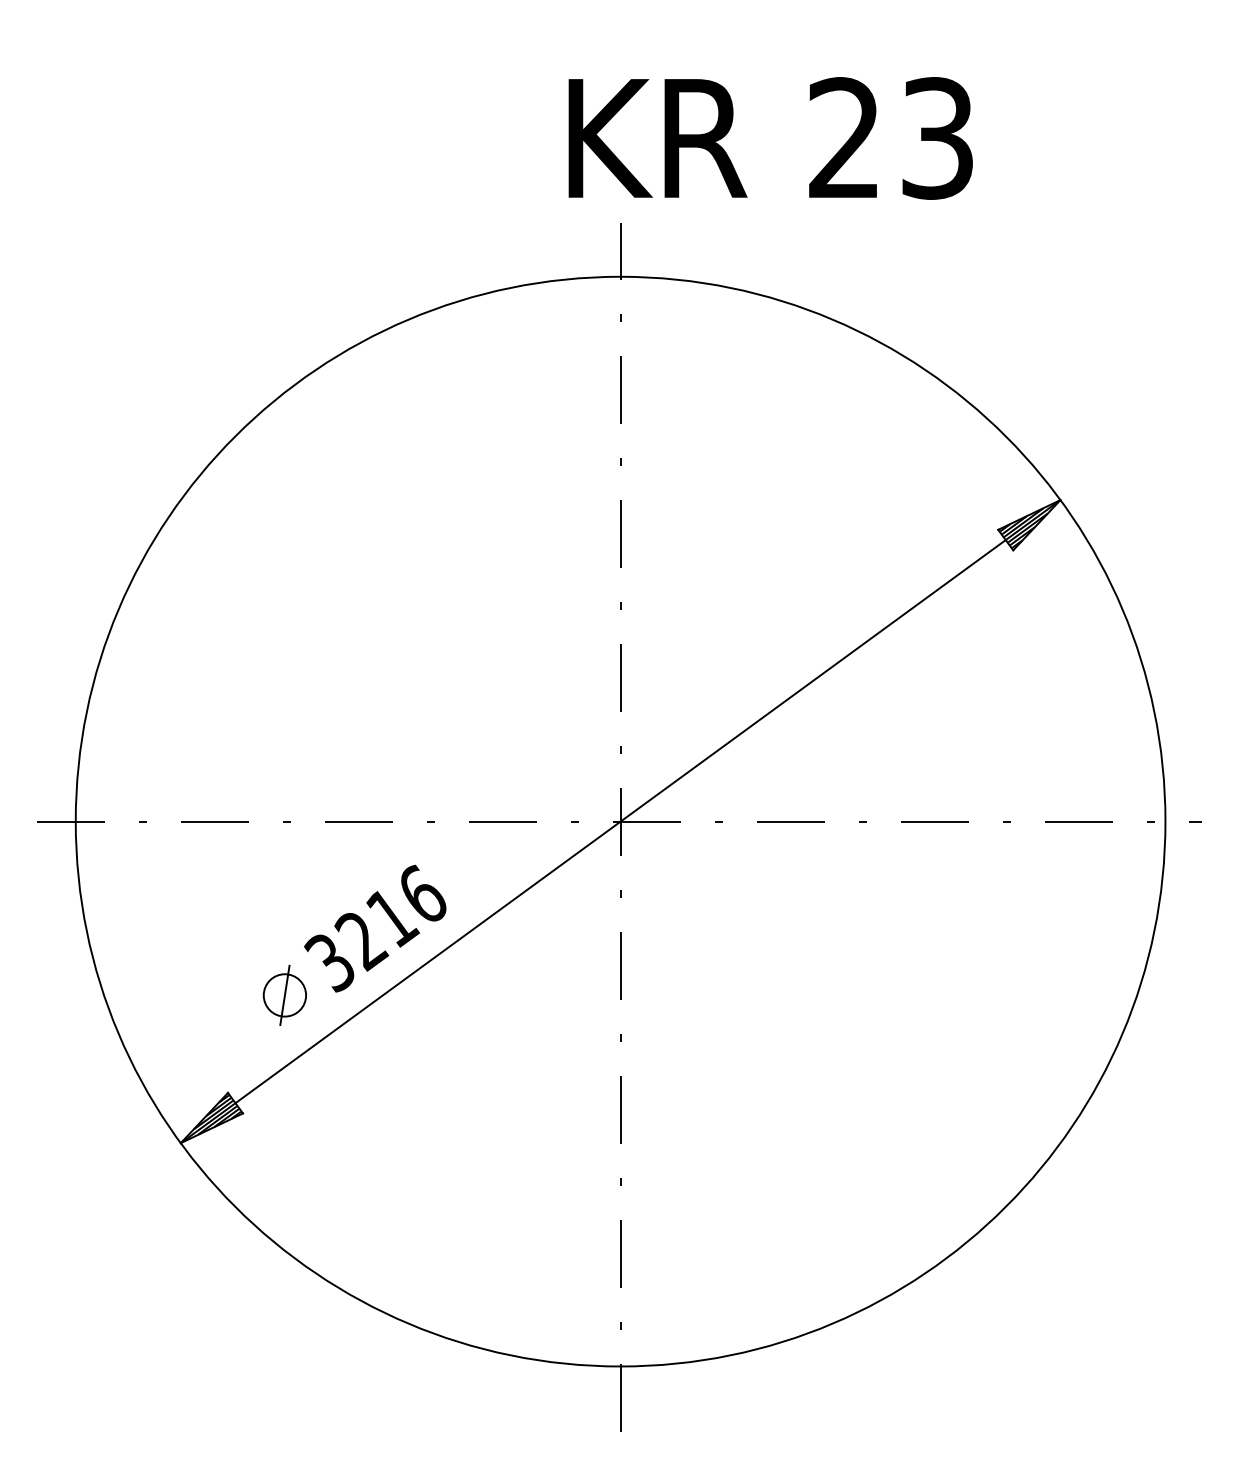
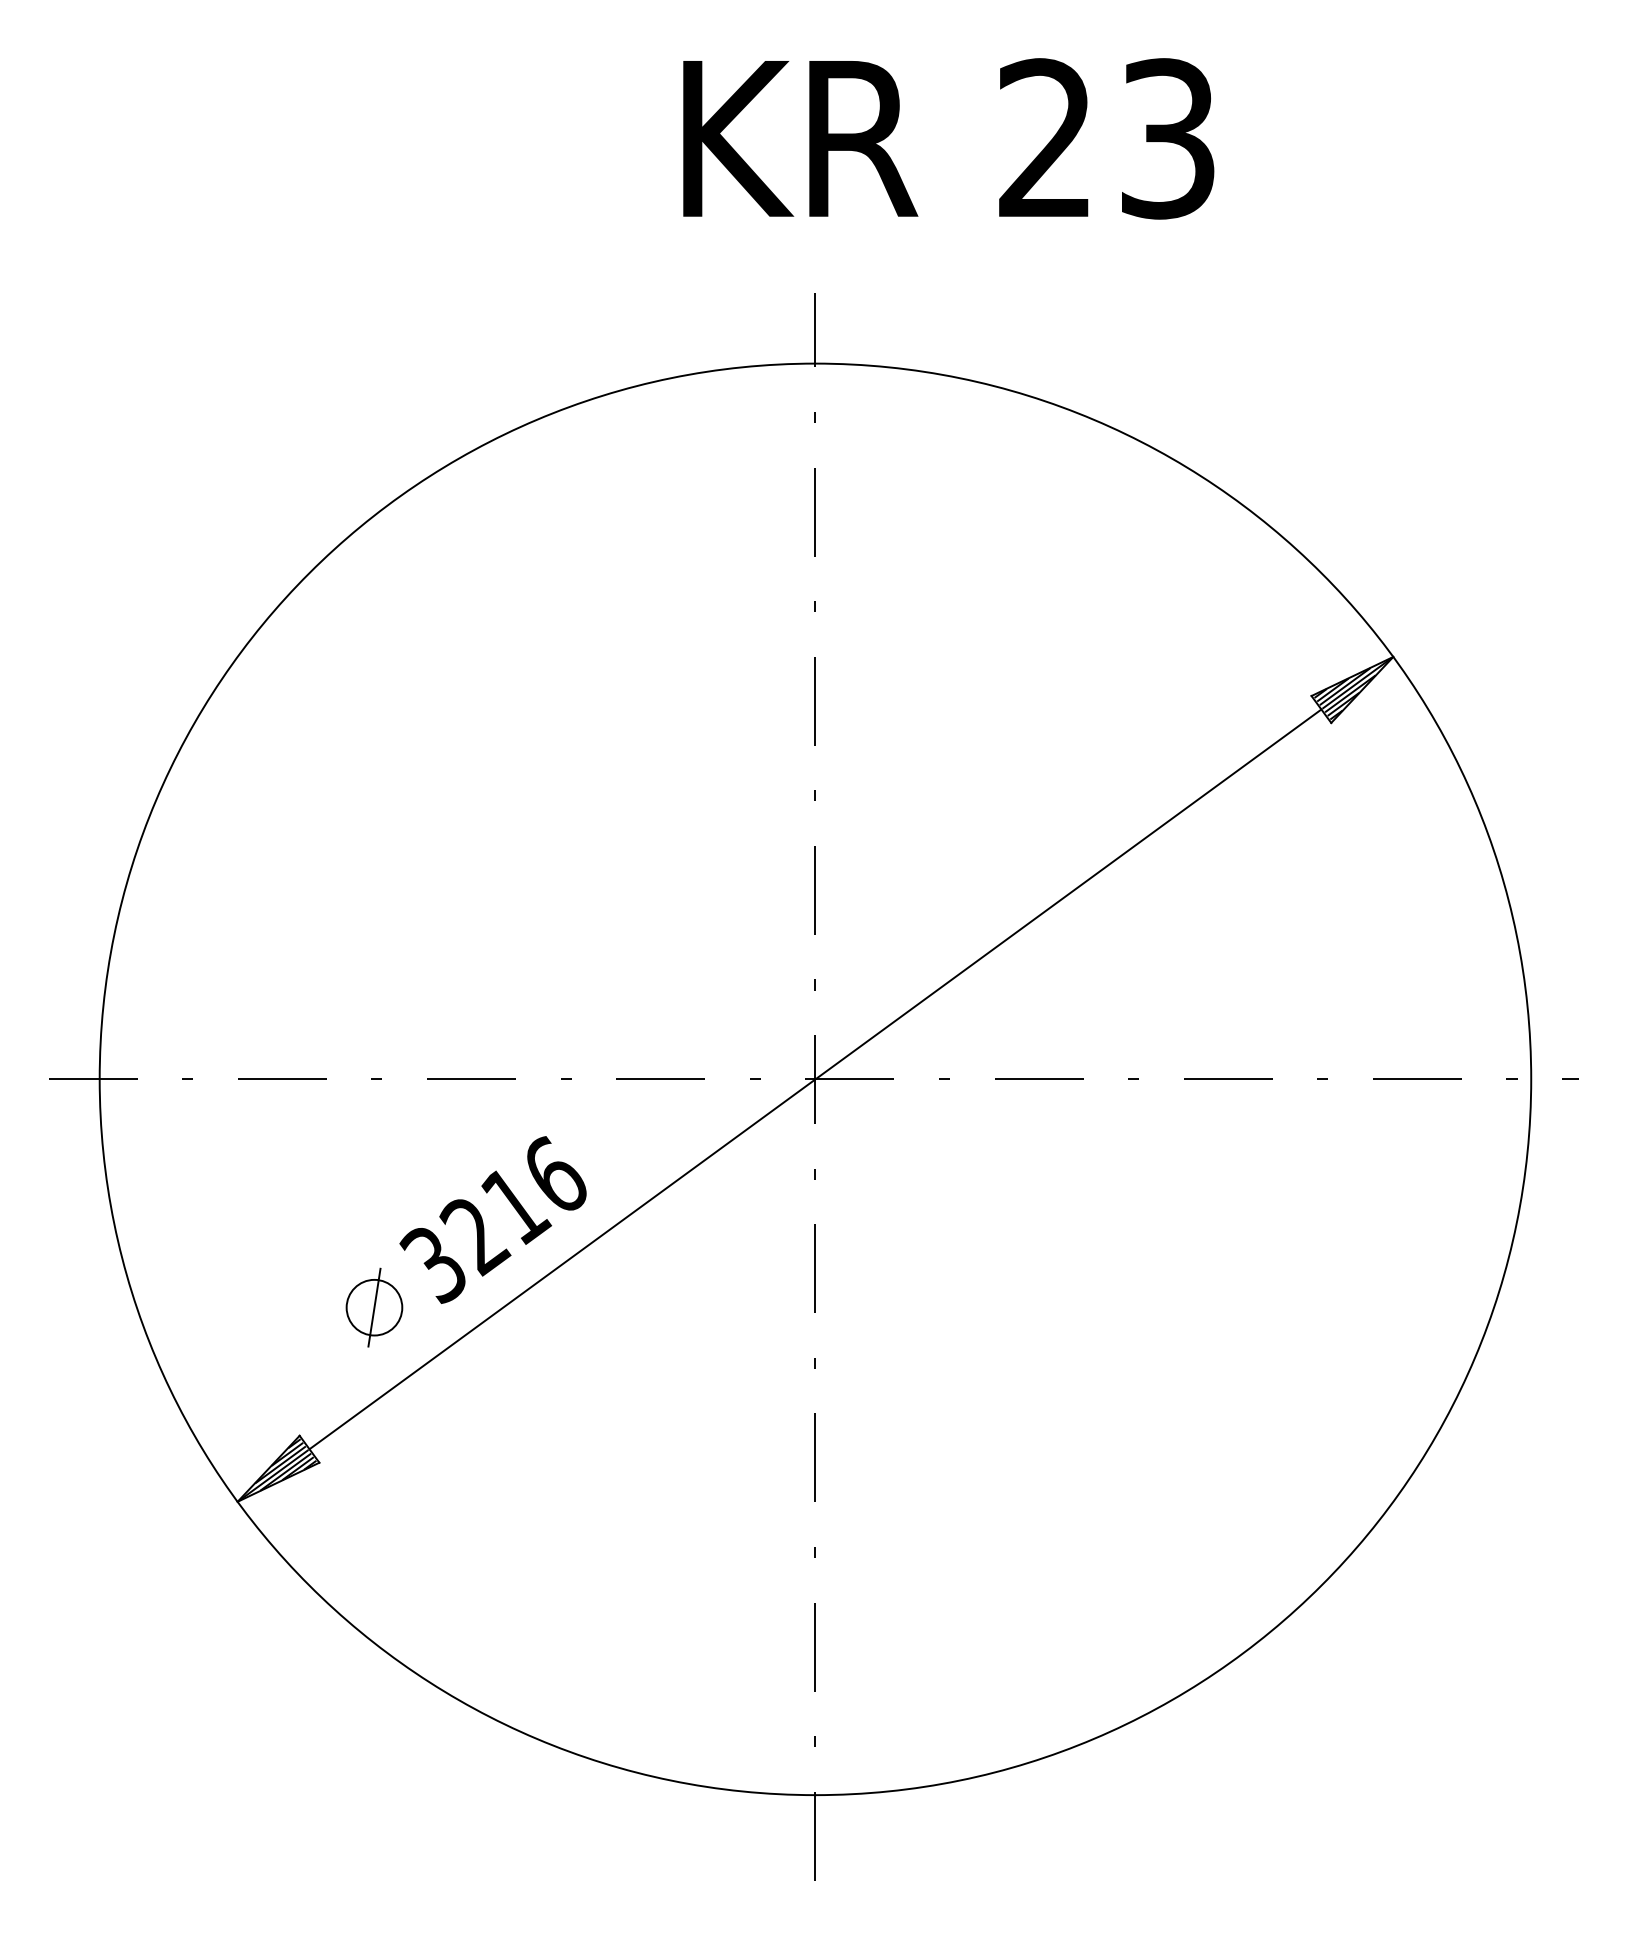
text: (770, 138) -> (948, 138), moved

